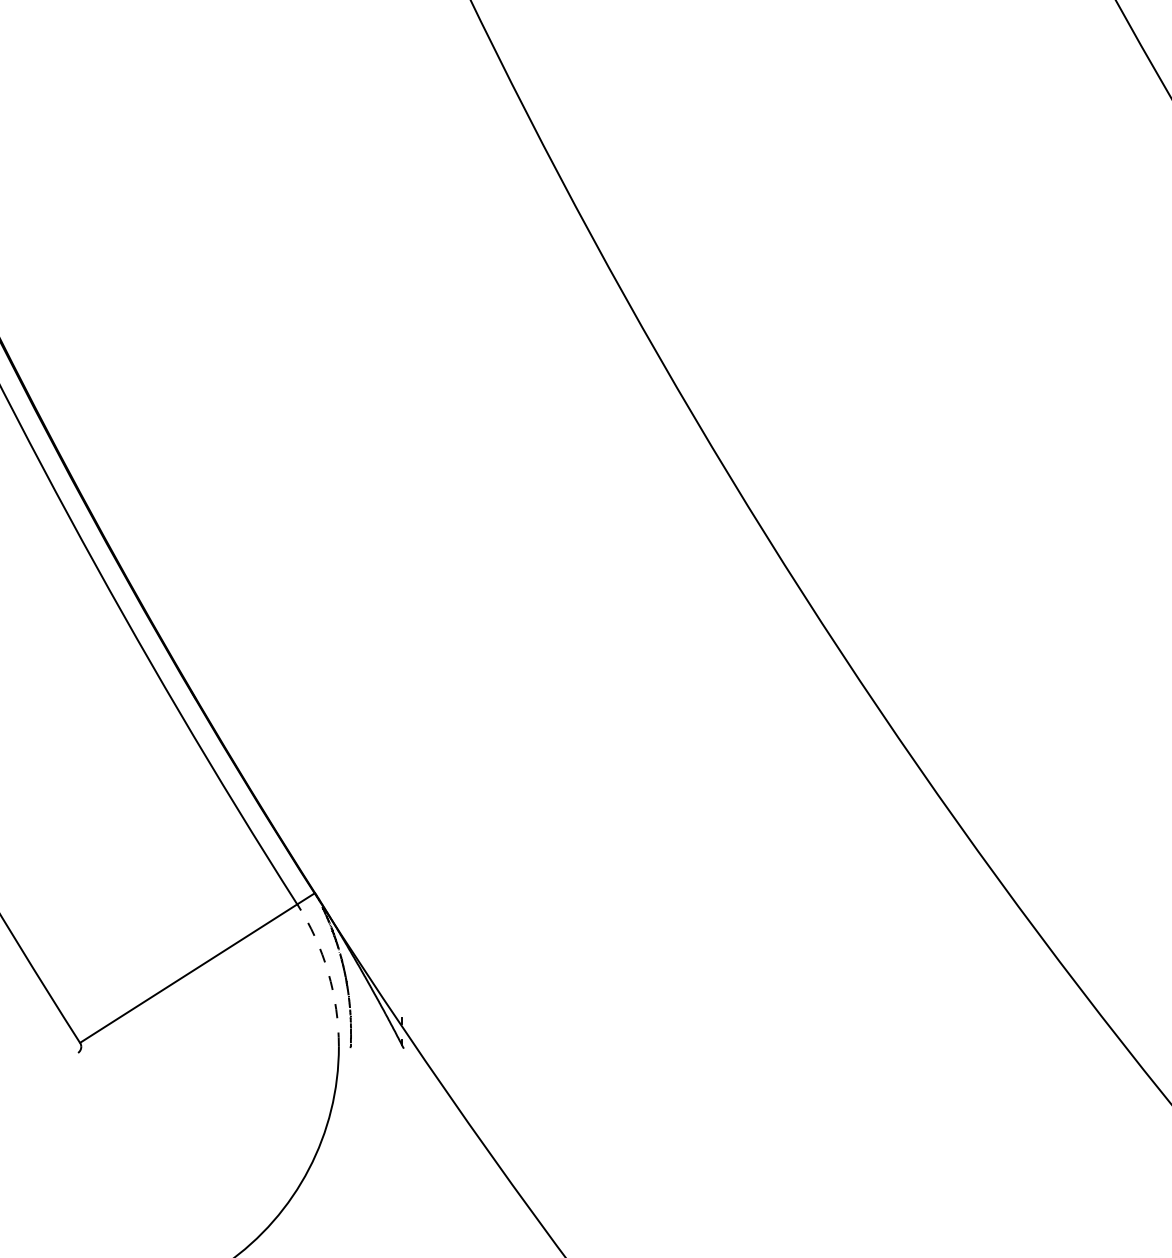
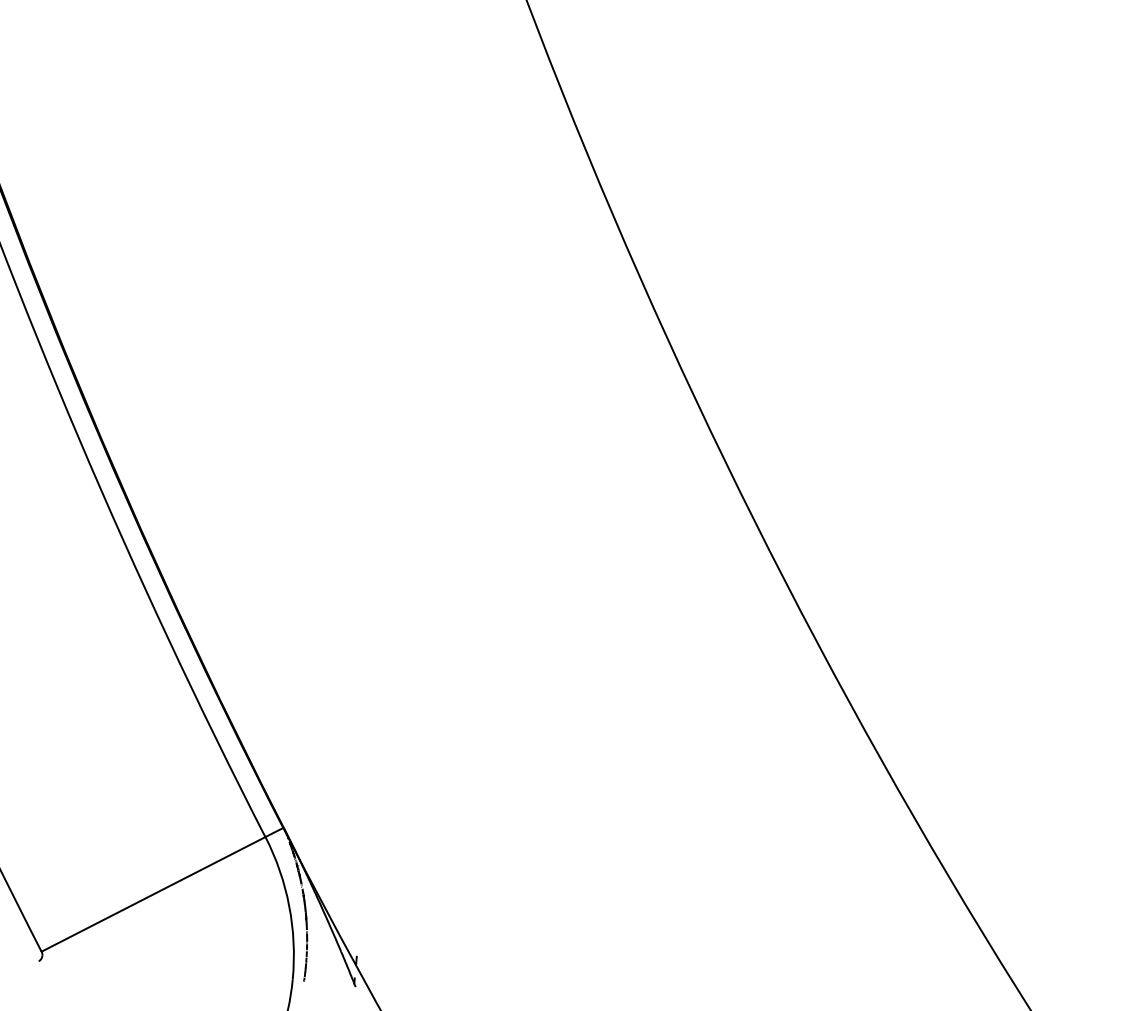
arc: (328, 972) -> (289, 906), dashed -> solid

